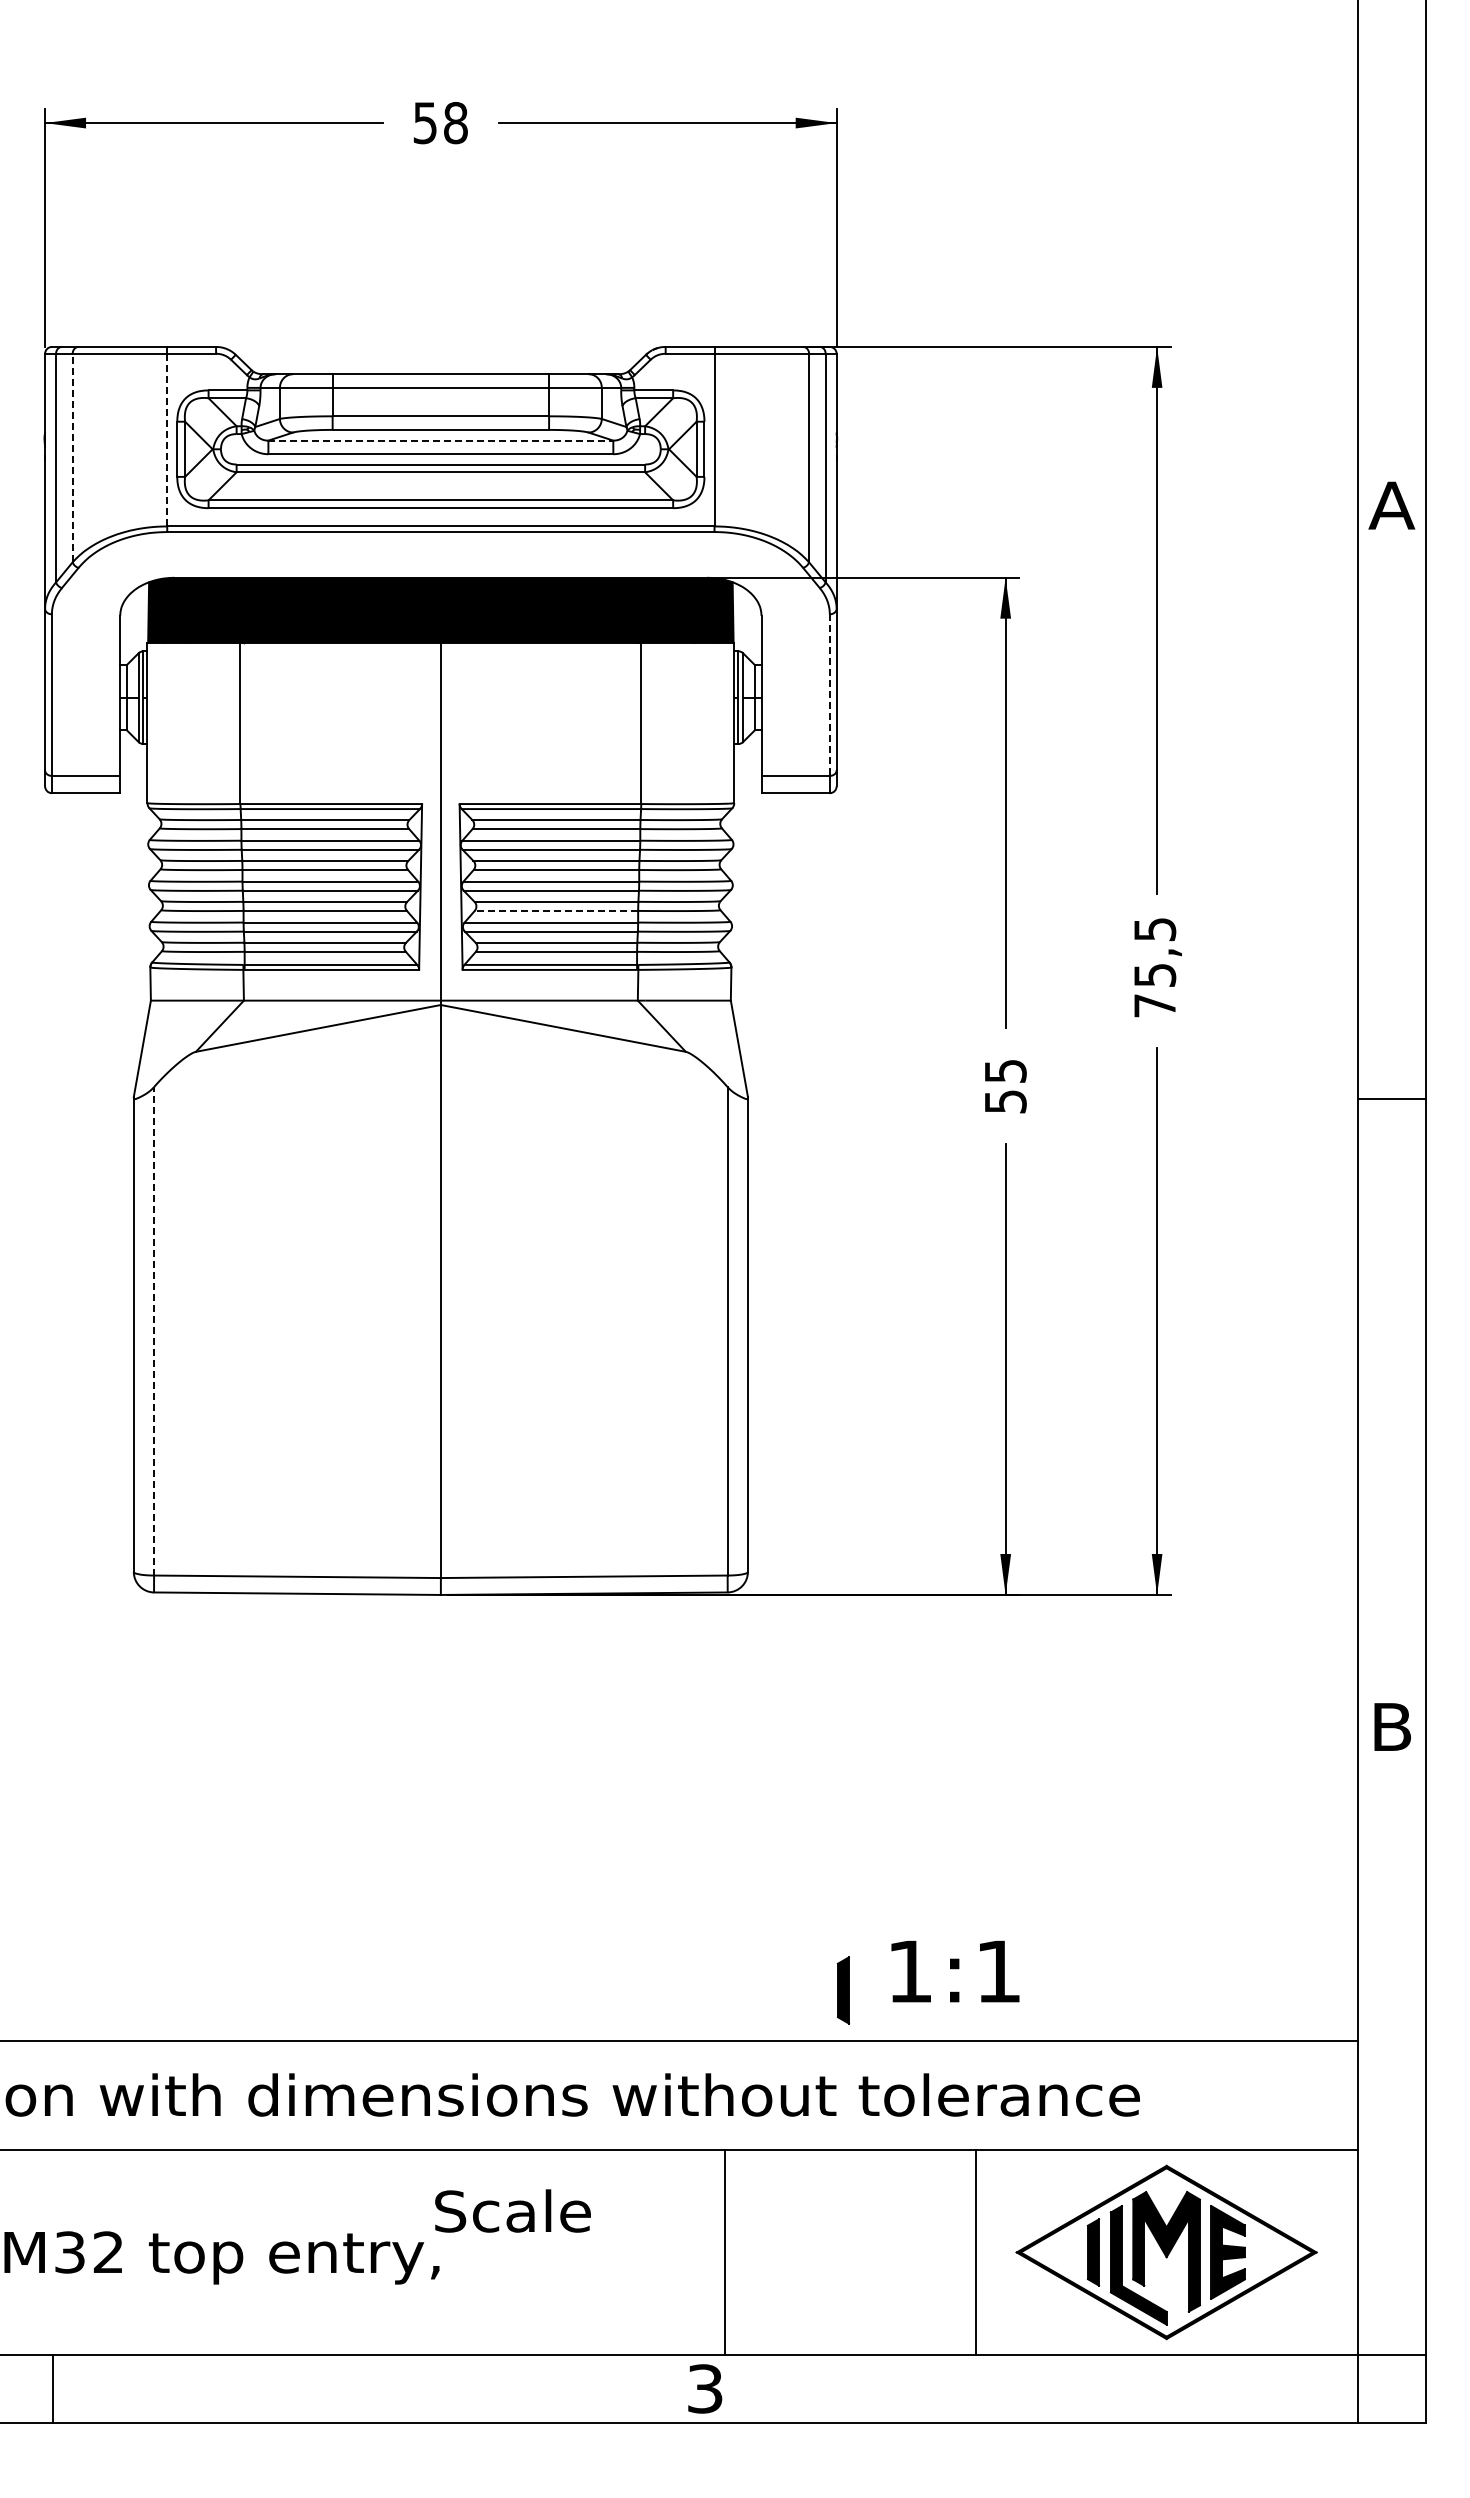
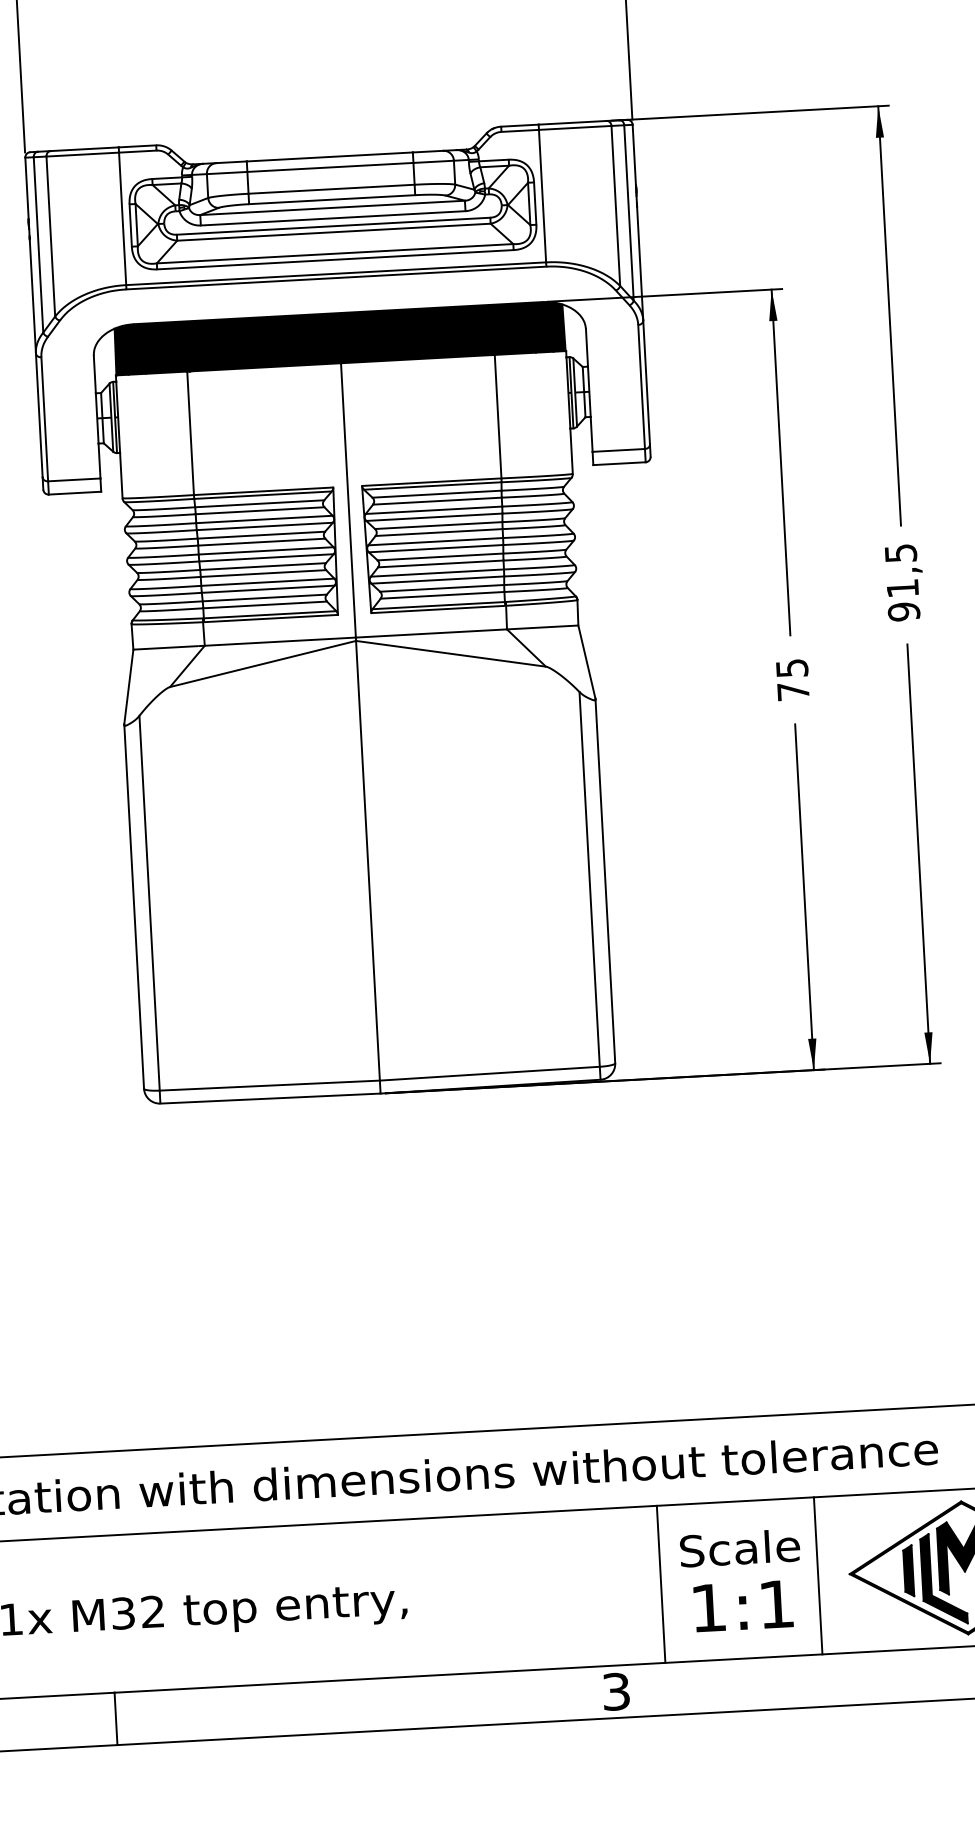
line: (167, 439) -> (122, 218), dashed -> solid
line: (441, 440) -> (333, 207), dashed -> solid
line: (72, 457) -> (50, 236), dashed -> solid
line: (829, 695) -> (641, 387), dashed -> solid
line: (556, 910) -> (440, 563), dashed -> solid
text: (1154, 990) -> (903, 600), 75,5 -> 91,5
text: (1005, 1101) -> (793, 691), 55 -> 75
line: (154, 1330) -> (149, 902), dashed -> solid
text: (955, 1971) -> (743, 1606), moved
part: (843, 1990) -> (705, 1380), removed
text: (512, 2210) -> (739, 1547), moved
line: (724, 2252) -> (660, 1584), moved

